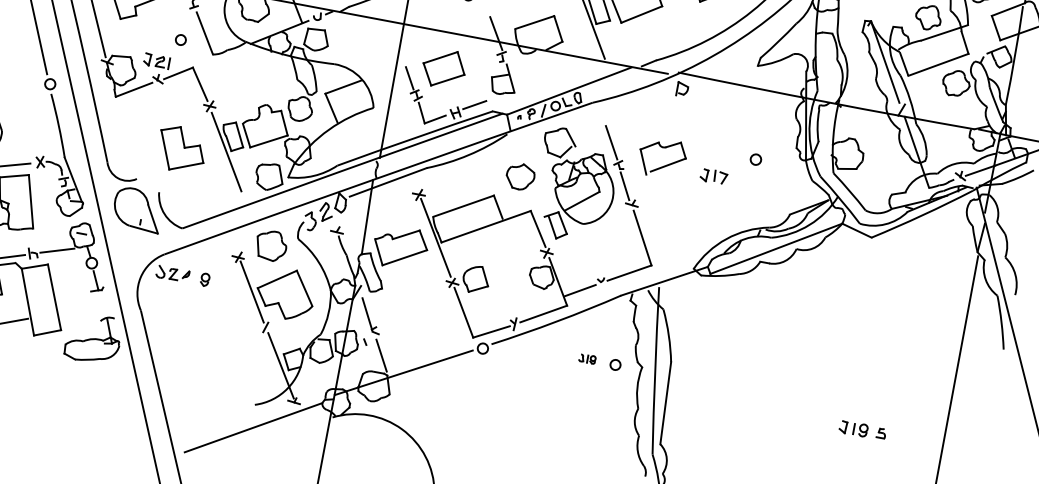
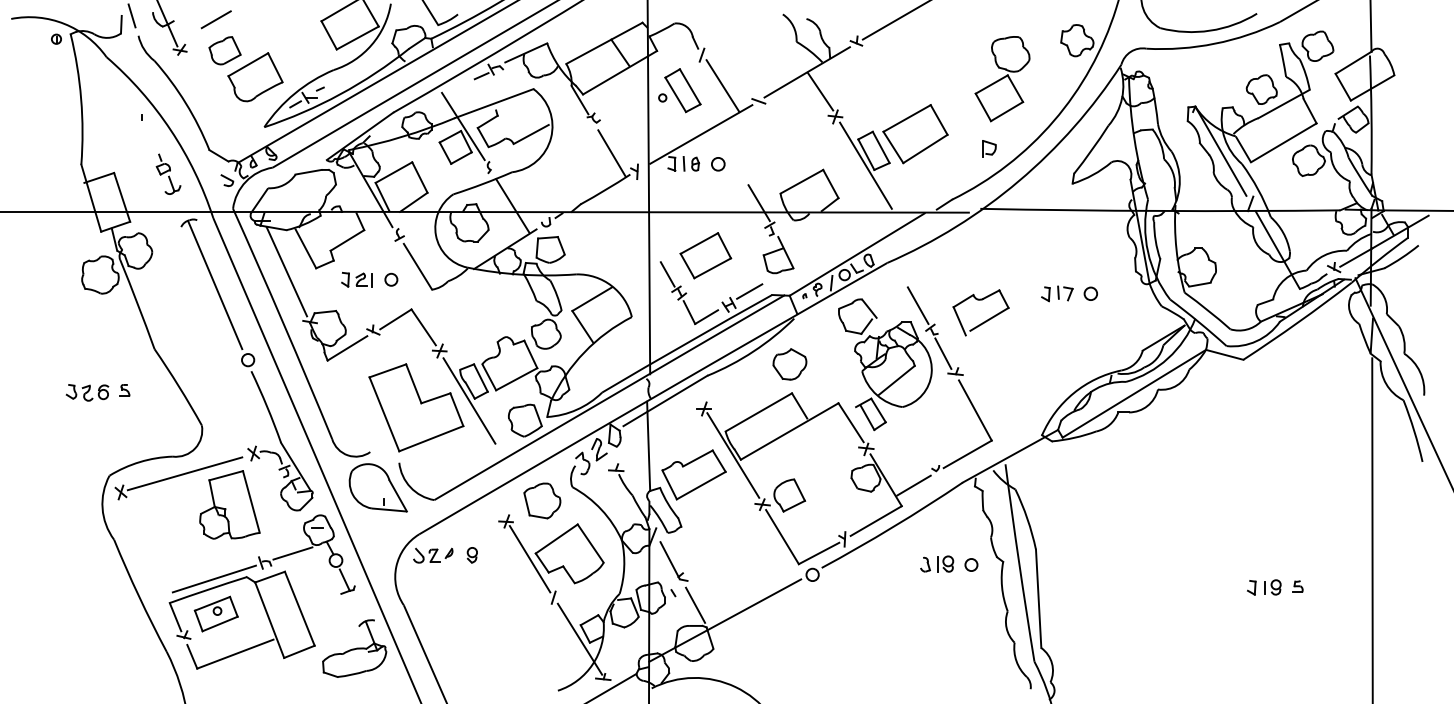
part: (156, 60) -> (356, 279), moved
part: (682, 89) -> (989, 148), moved
part: (181, 149) -> (416, 407), size x1.67
part: (520, 176) -> (789, 364), moved
part: (714, 176) -> (1057, 293), moved
part: (587, 358) -> (937, 563), size x1.67

